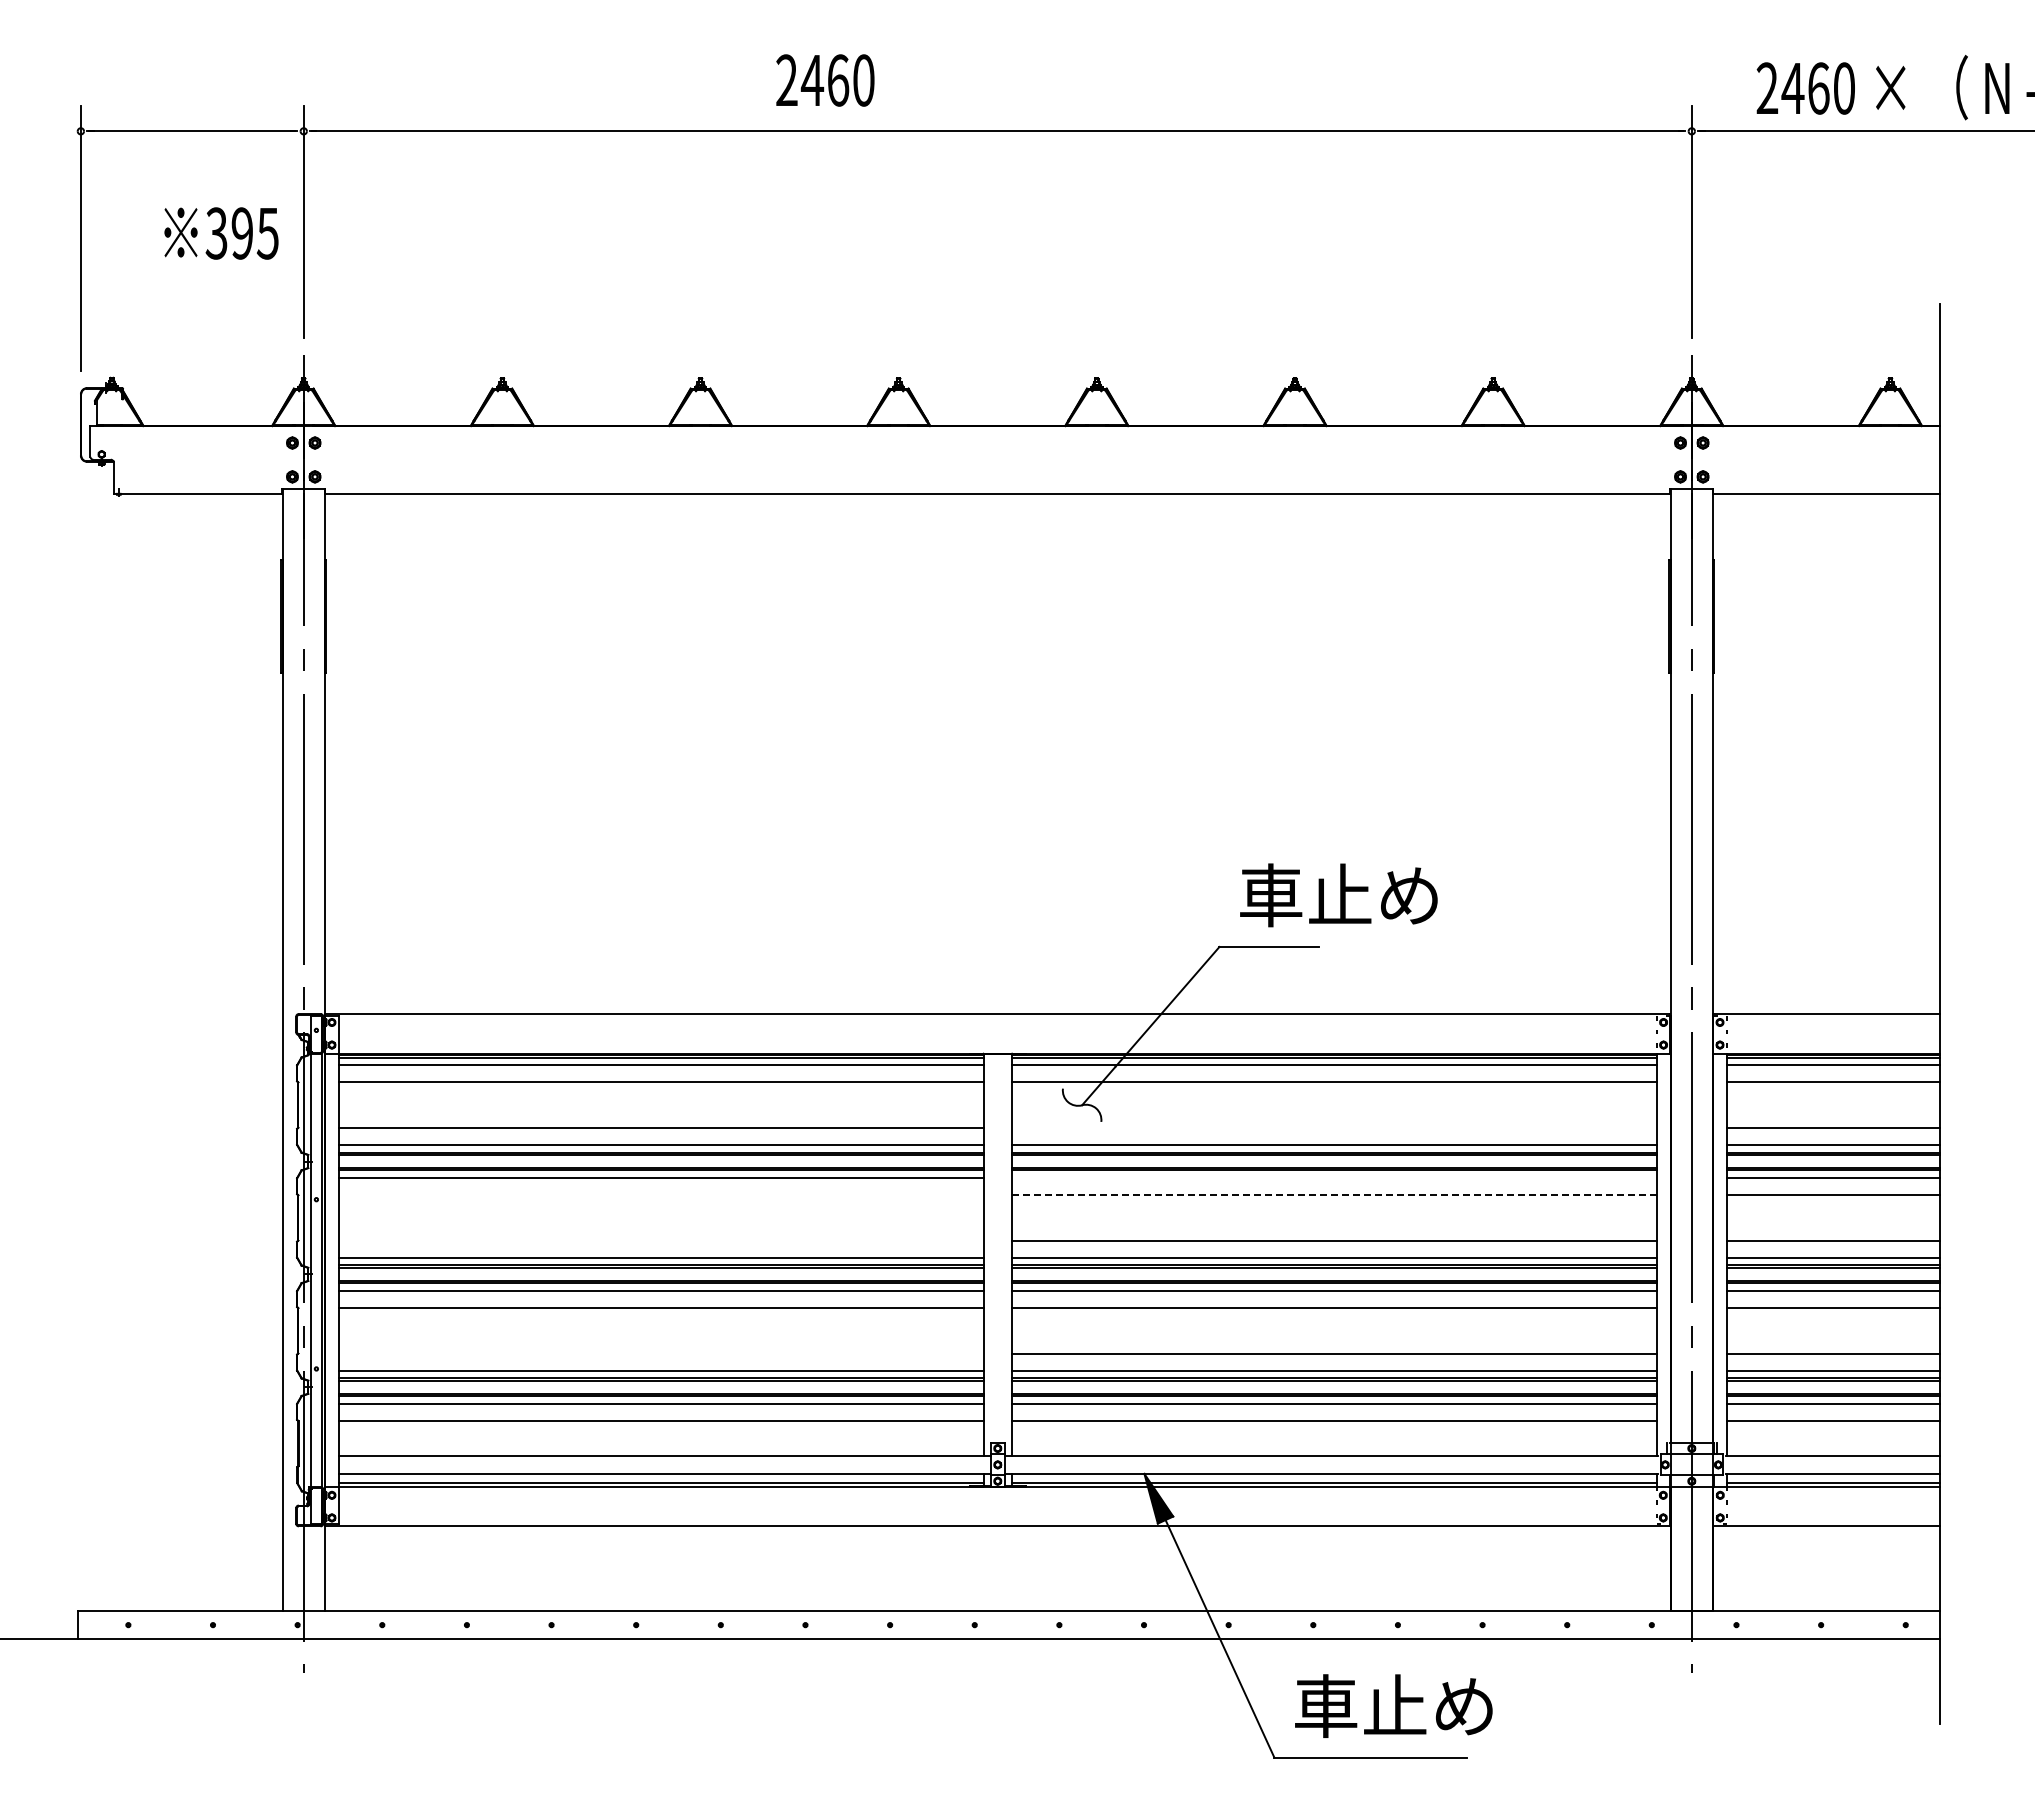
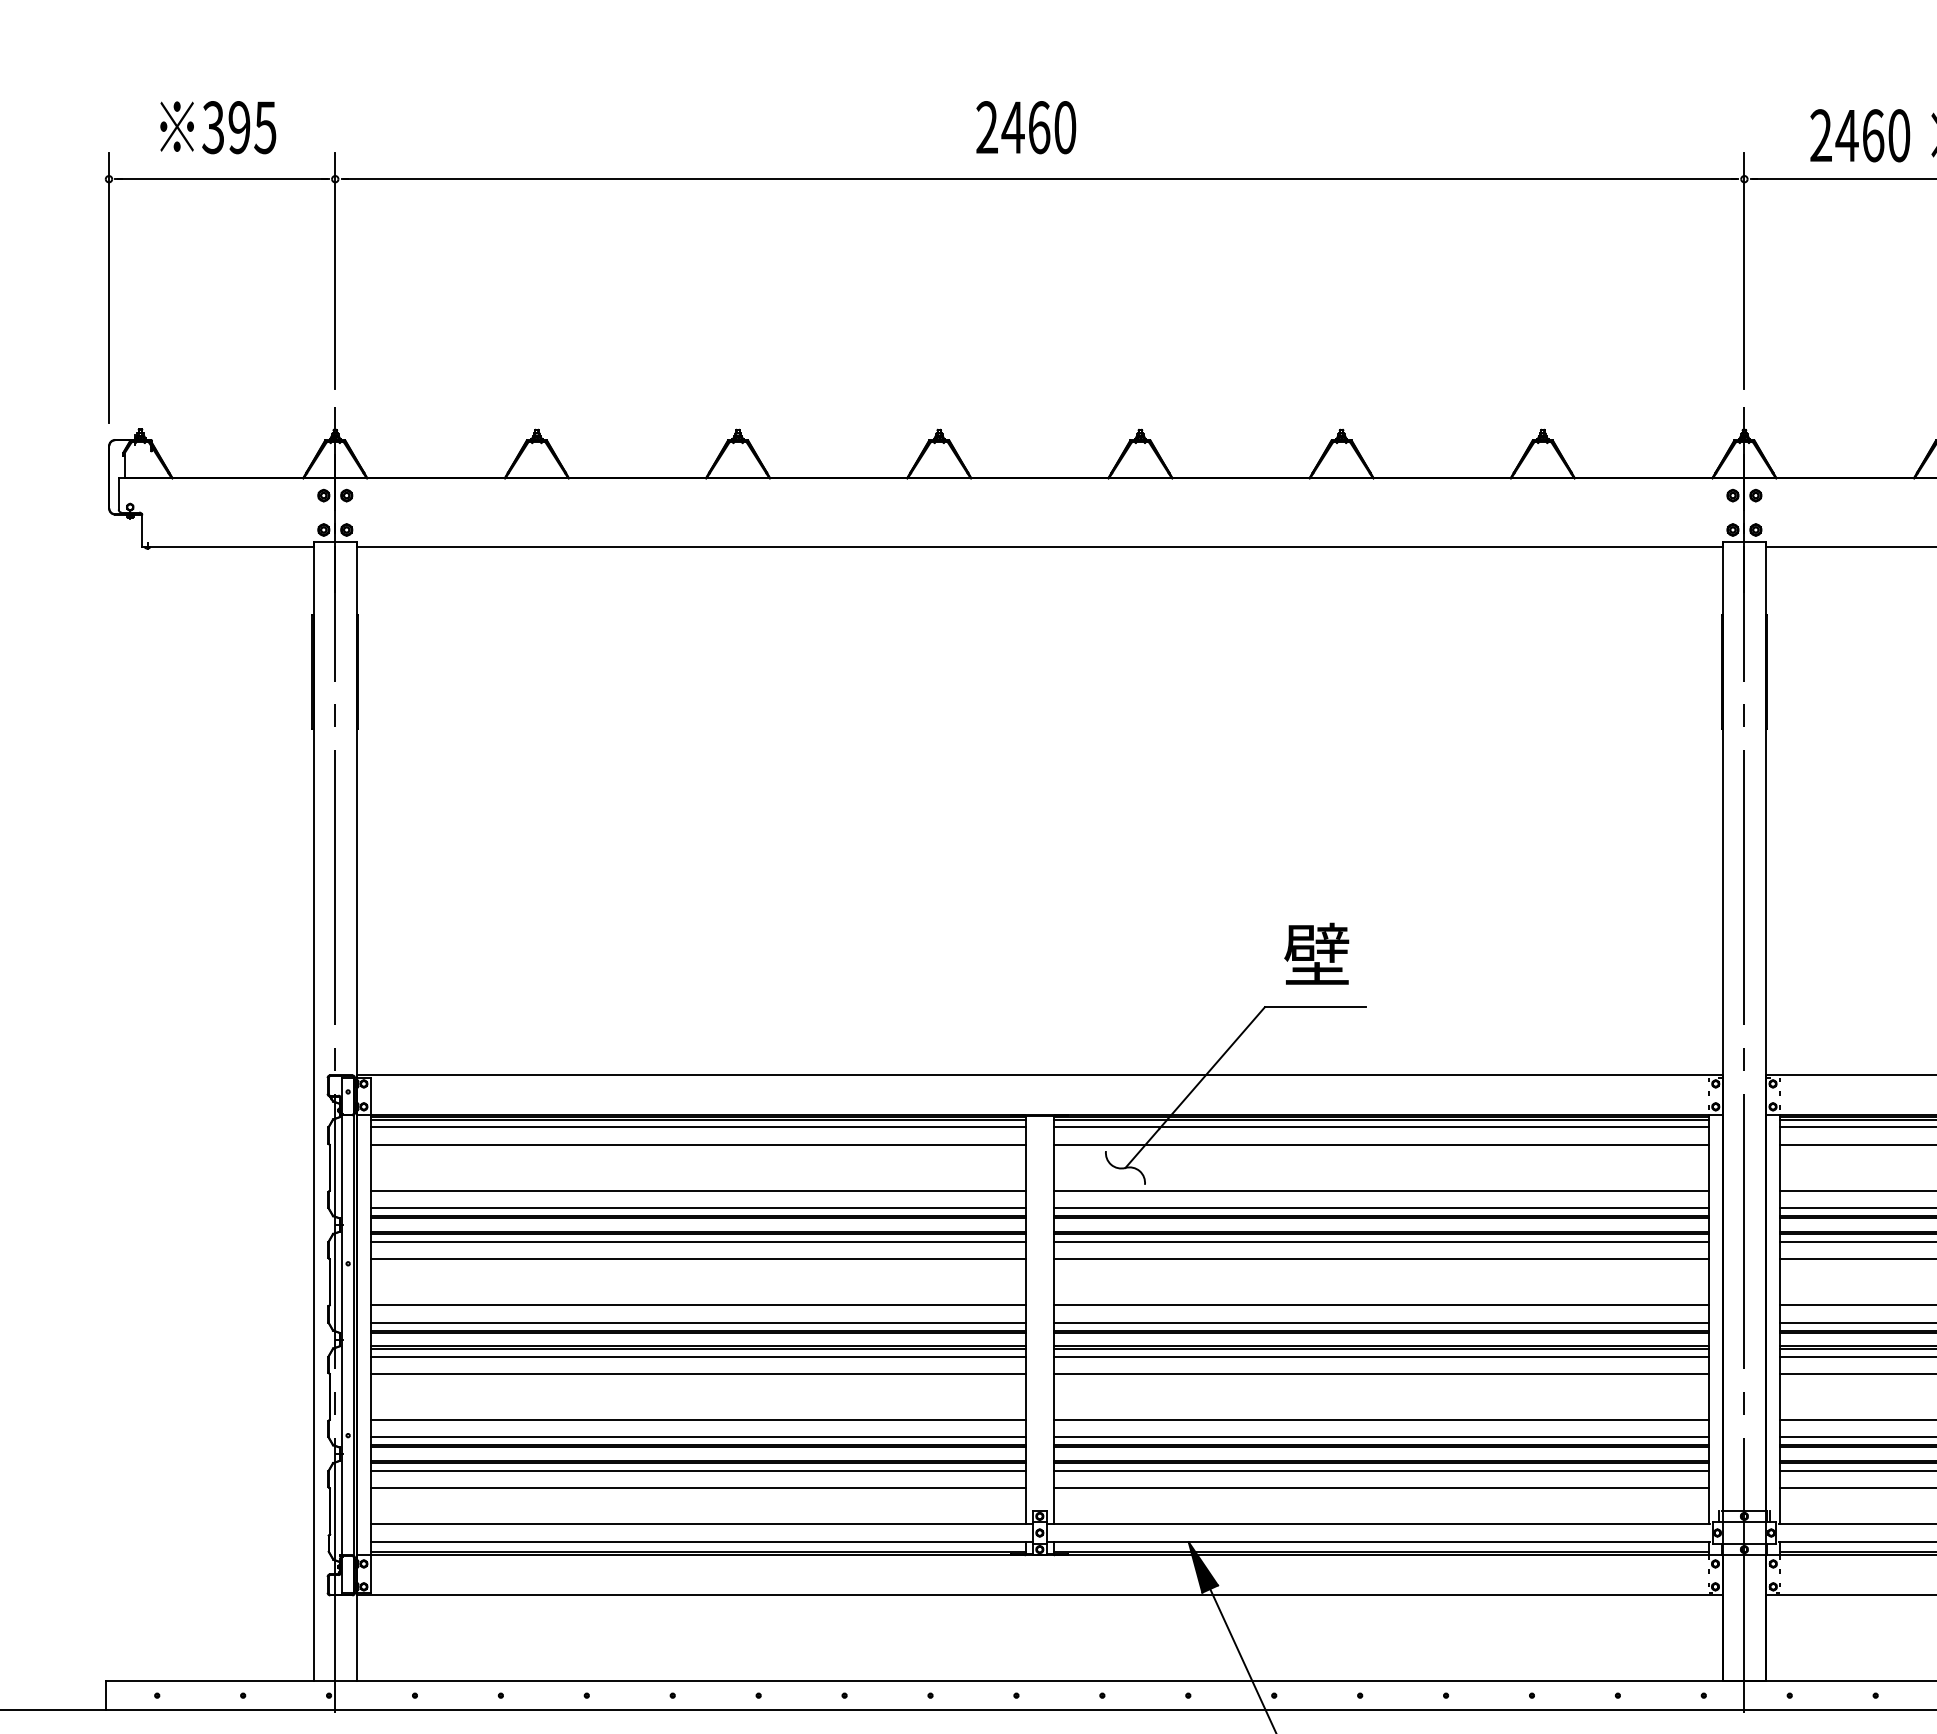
text: (825, 80) -> (1026, 127), moved
text: (221, 233) -> (218, 127), moved
text: (1337, 895) -> (1384, 954), 車止め -> 壁
line: (1333, 1127) -> (1380, 1190), added
line: (1333, 1178) -> (1380, 1242), added
line: (661, 1195) -> (698, 1259), added
line: (1334, 1195) -> (1381, 1259), dashed -> solid
line: (661, 1240) -> (698, 1305), added
line: (661, 1353) -> (698, 1419), added

